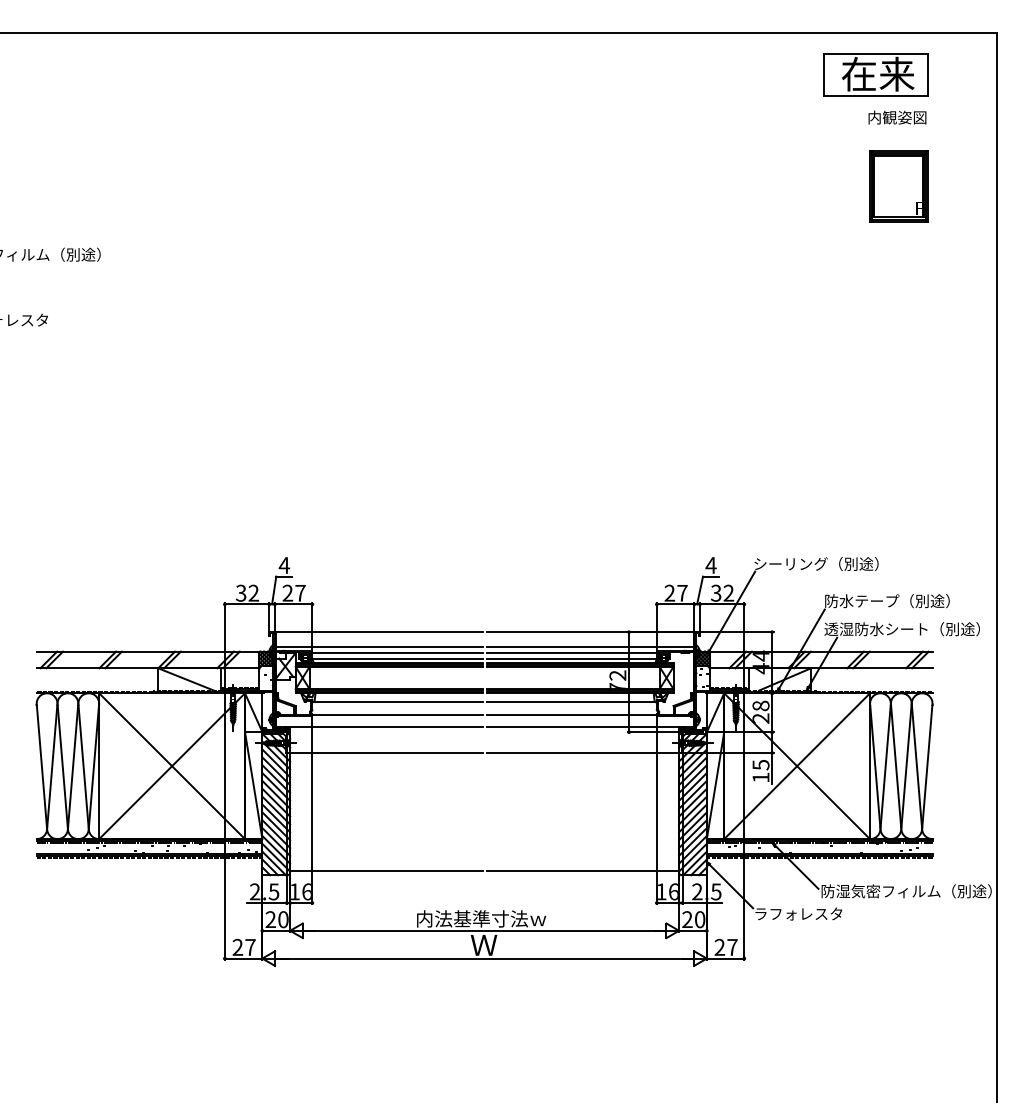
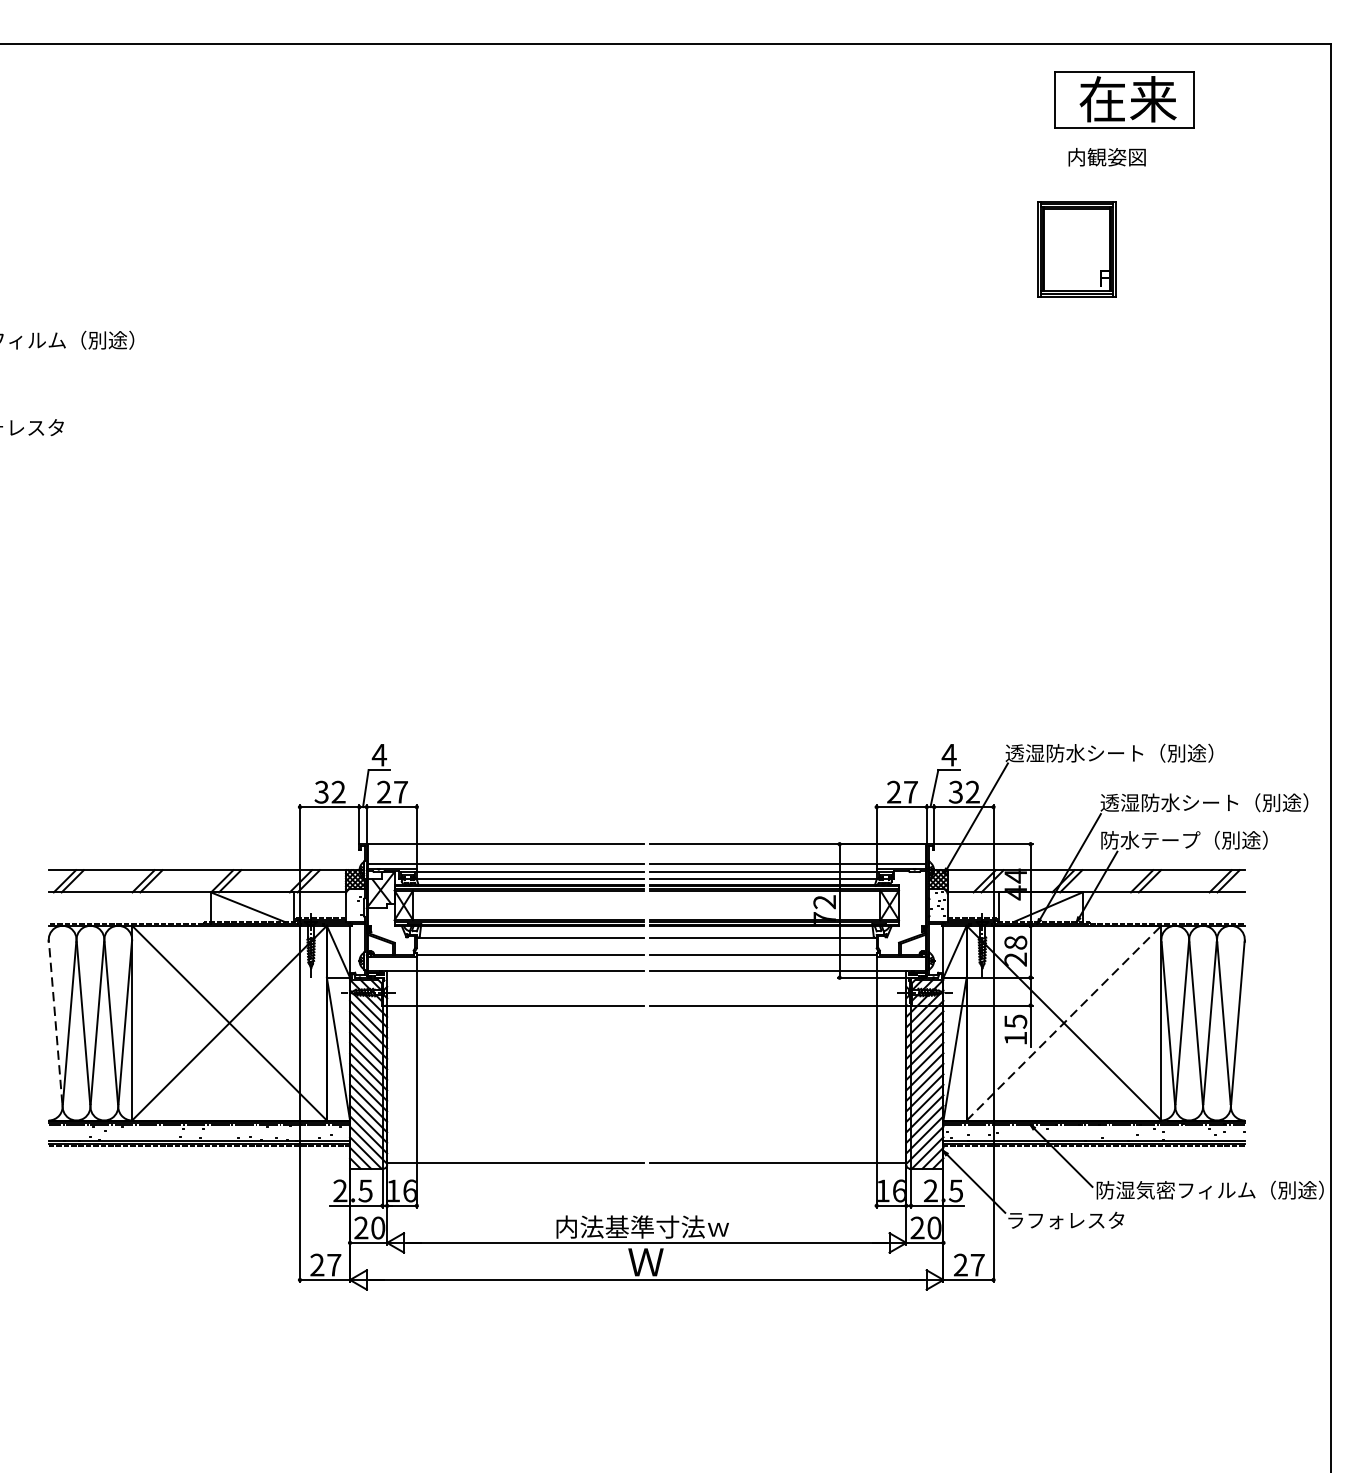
part: (875, 74) -> (1124, 99), moved
text: (897, 117) -> (1107, 157), moved
part: (898, 186) -> (1076, 249), moved
text: (830, 564) -> (1108, 753), シーリング（別途） -> 透湿防水シート（別途）
text: (902, 601) -> (1204, 803), 防水テープ（別途） -> 透湿防水シート（別途）
text: (901, 629) -> (1203, 840), 透湿防水シート（別途） -> 防水テープ（別途）
line: (797, 765) -> (1064, 1022), solid -> dashed
line: (41, 766) -> (55, 1023), solid -> dashed

